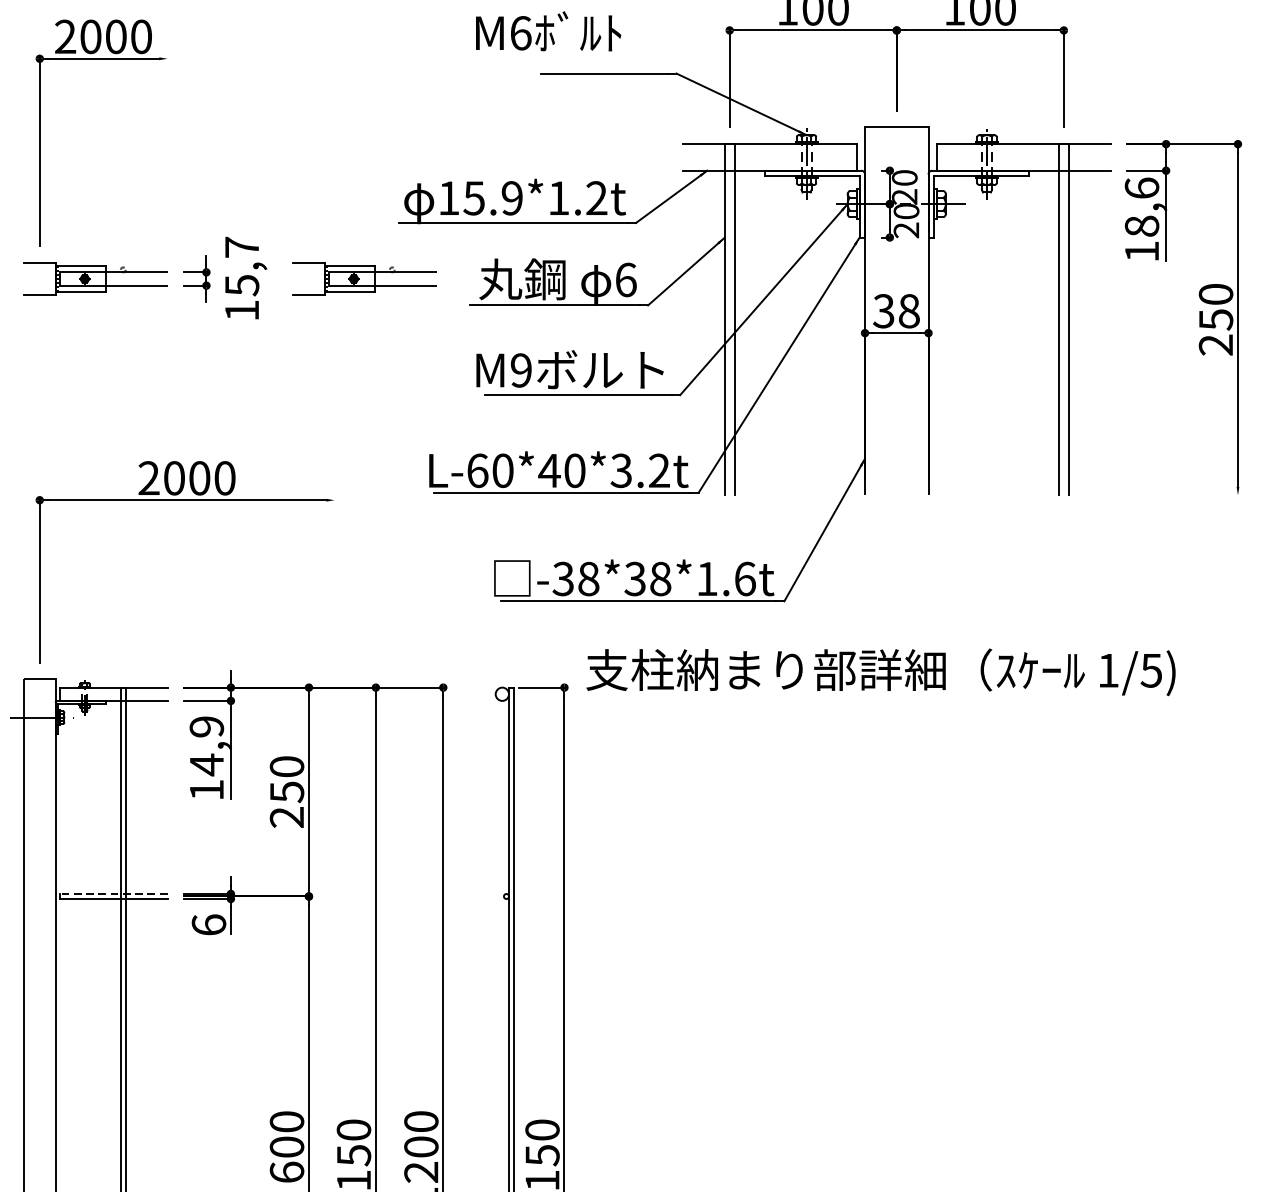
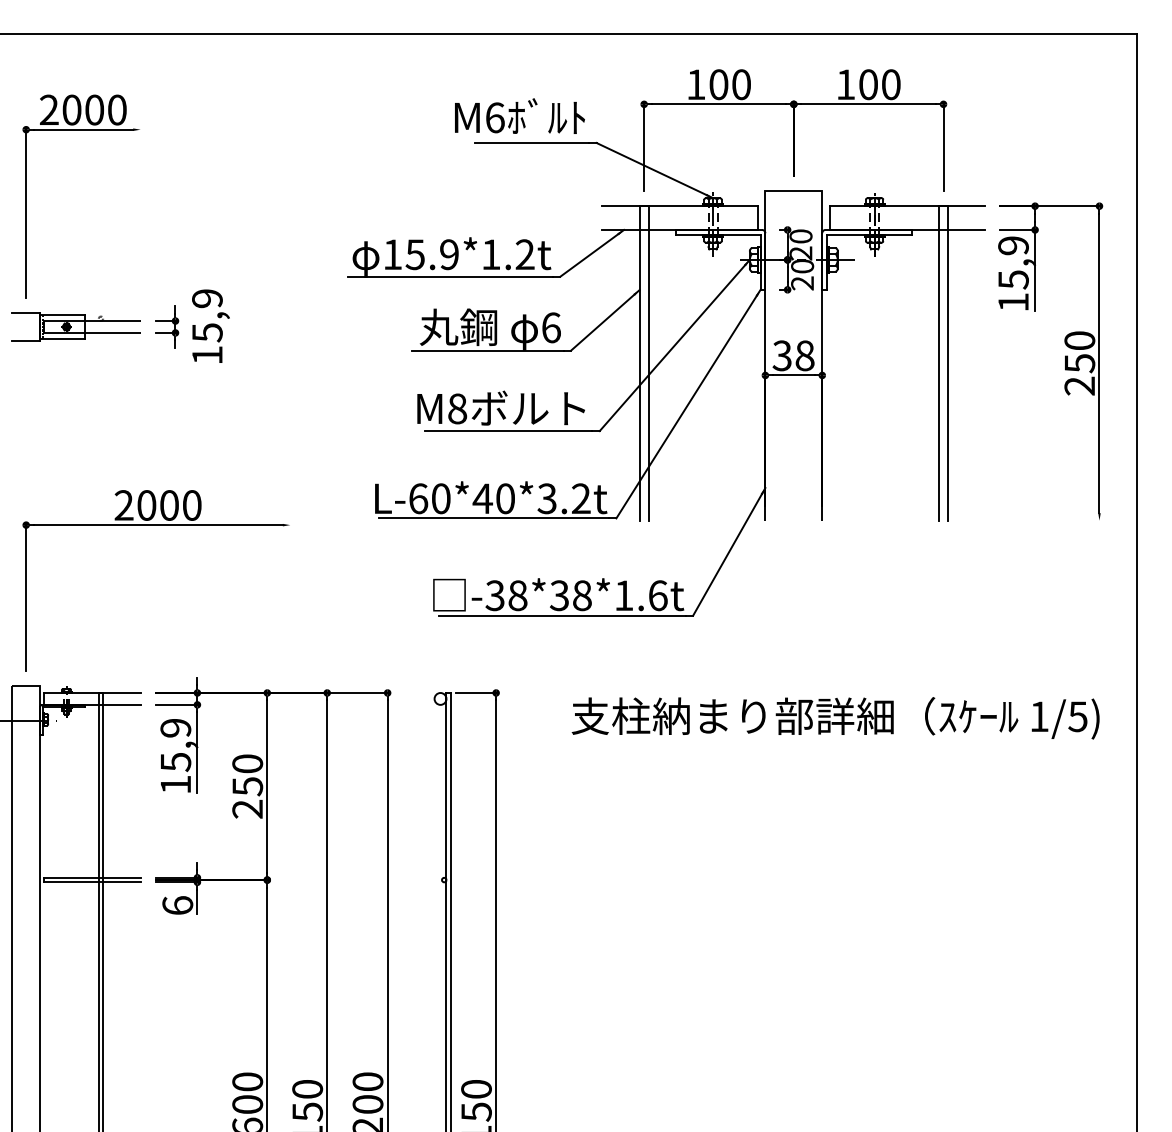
text: (548, 30) -> (519, 115), moved
text: (1142, 207) -> (1013, 262), 18,6 -> 15,9
text: (242, 247) -> (207, 298), 15,7 -> 15,9
part: (363, 278) -> (316, 326), removed
text: (521, 370) -> (457, 408), M9 -> M8
text: (880, 672) -> (835, 718), moved
text: (207, 765) -> (176, 762), 14,9 -> 15,9
line: (112, 893) -> (91, 877), dashed -> solid

